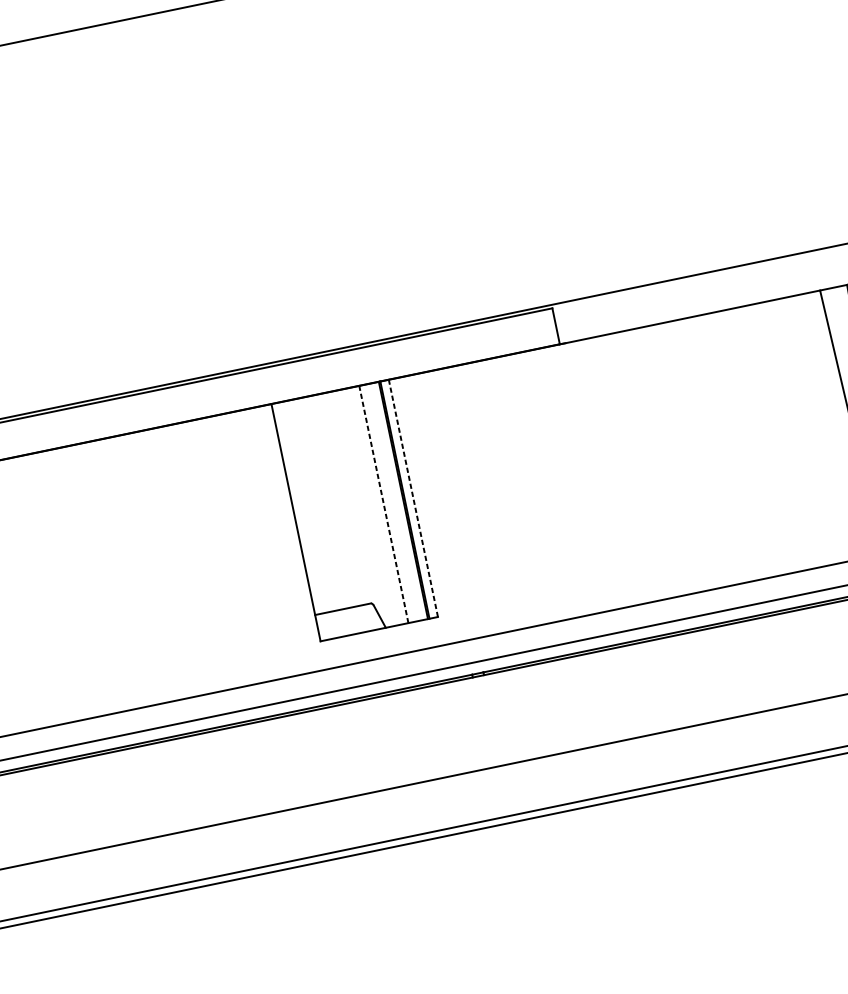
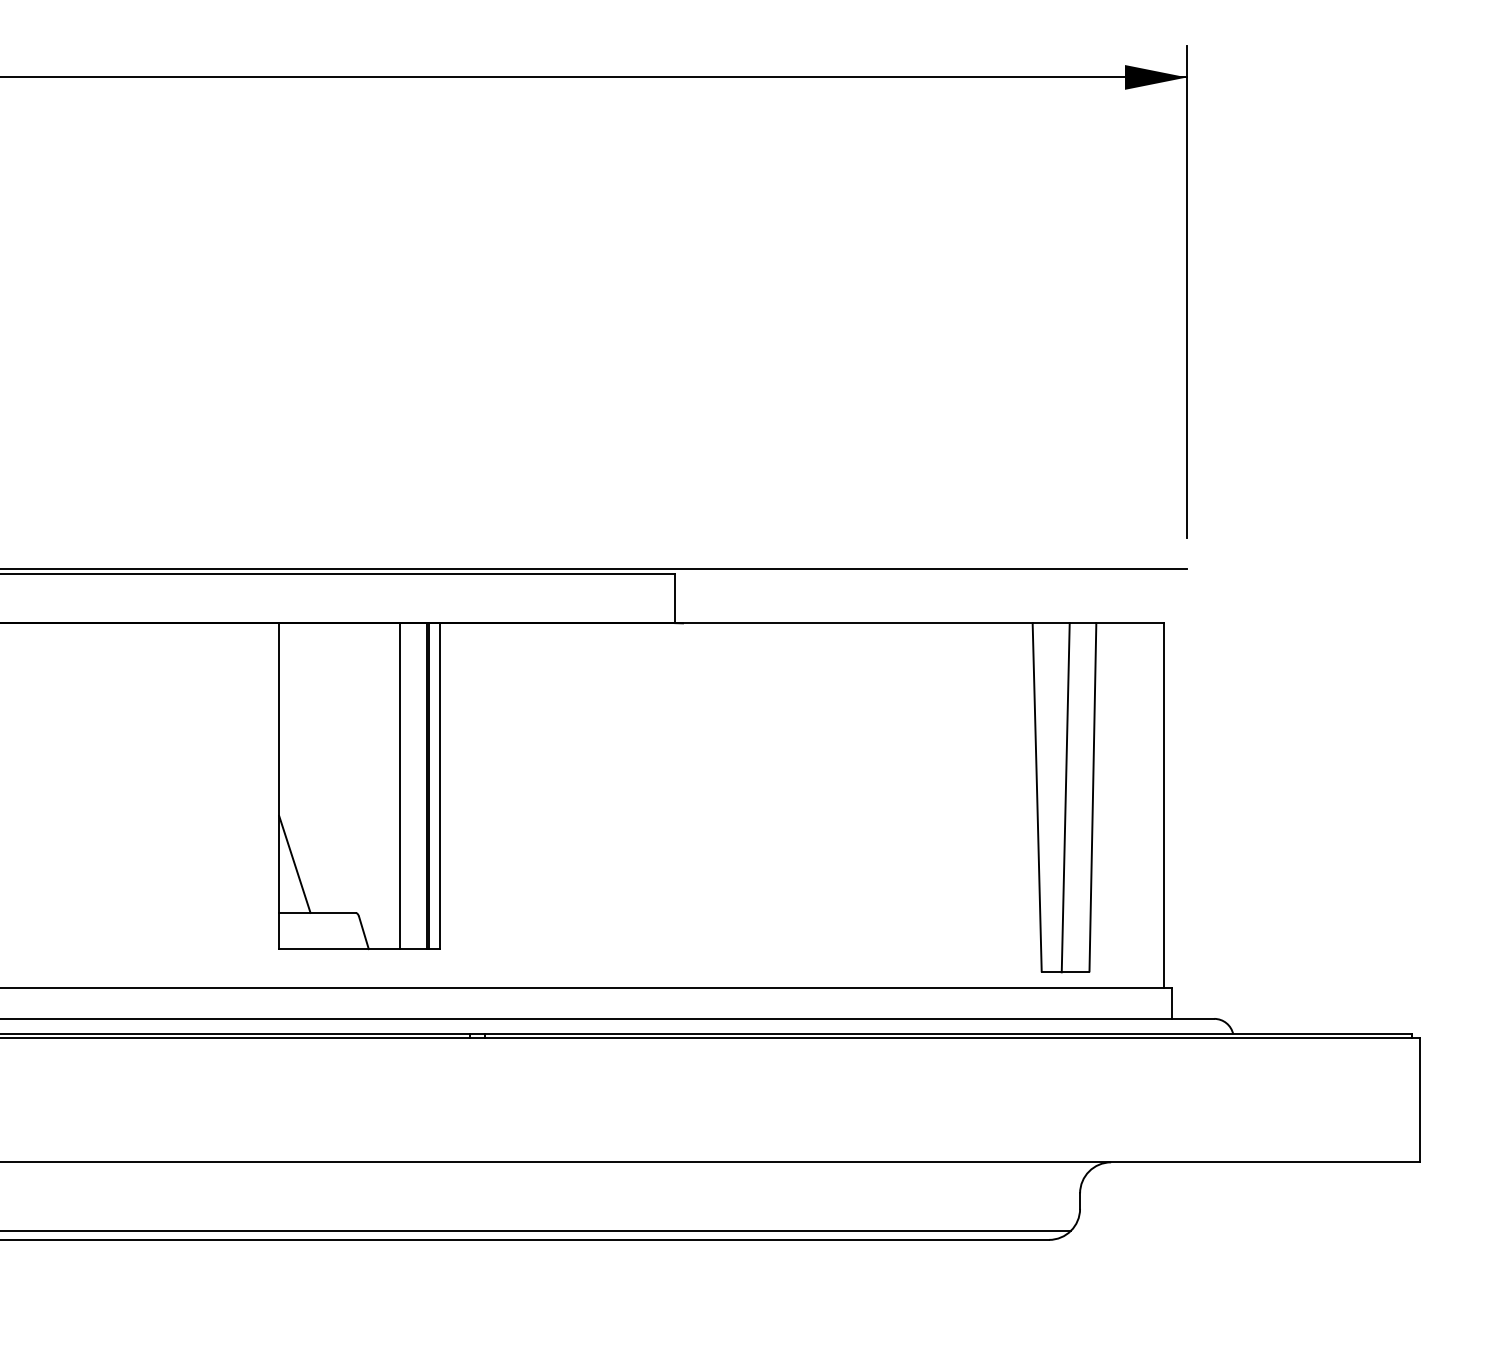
line: (413, 498) -> (440, 786), dashed -> solid
line: (383, 504) -> (399, 786), dashed -> solid
line: (318, 576) -> (294, 863), added

